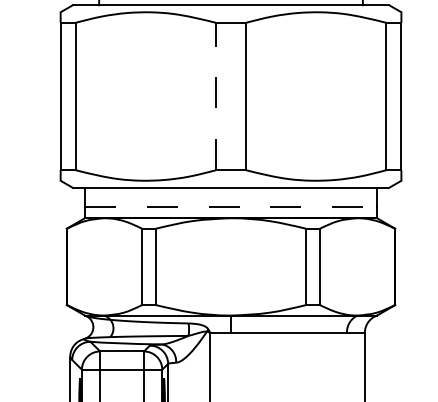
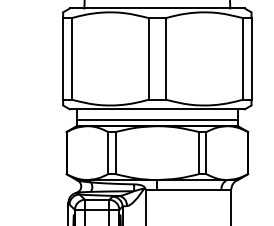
line: (216, 95) -> (149, 58), dashed -> solid
line: (231, 206) -> (157, 119), dashed -> solid

